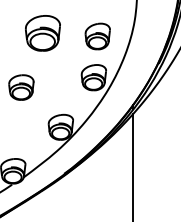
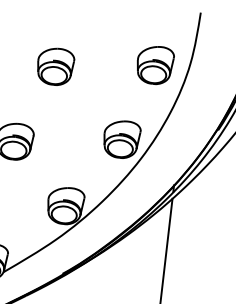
part: (43, 33) -> (56, 66), size x0.71
part: (97, 36) -> (154, 65), moved

